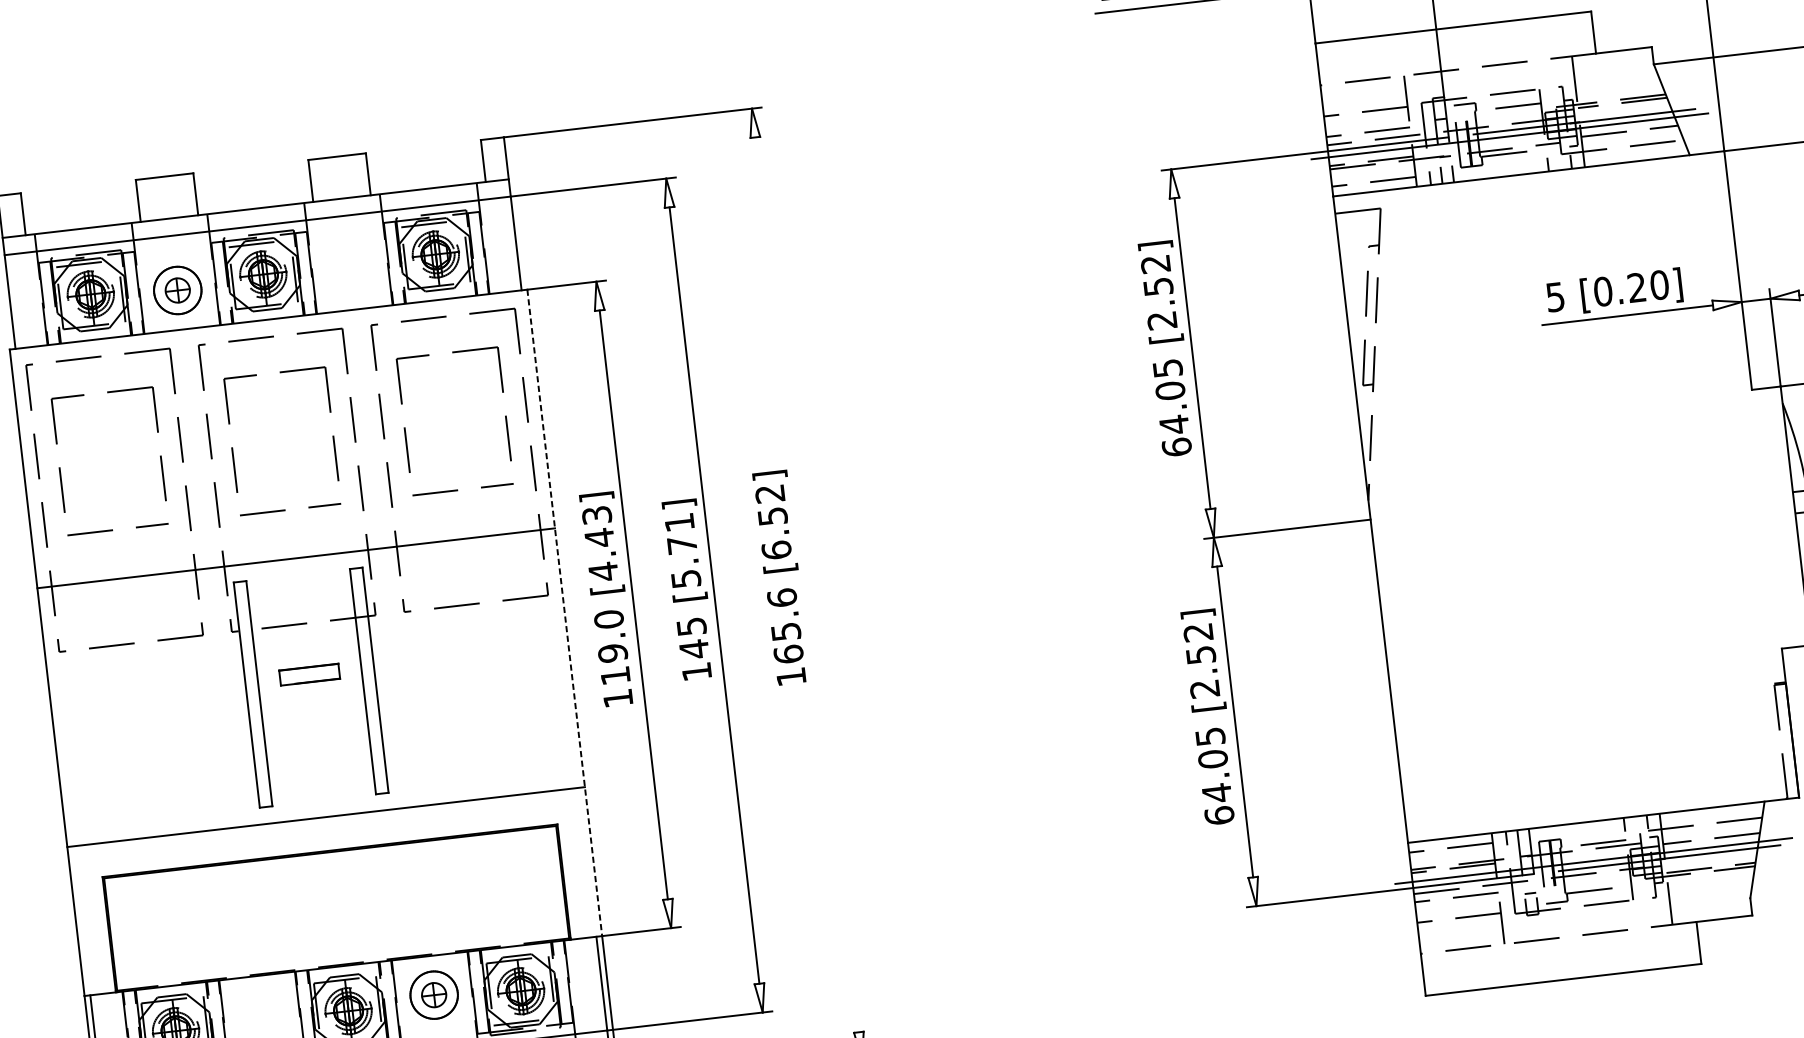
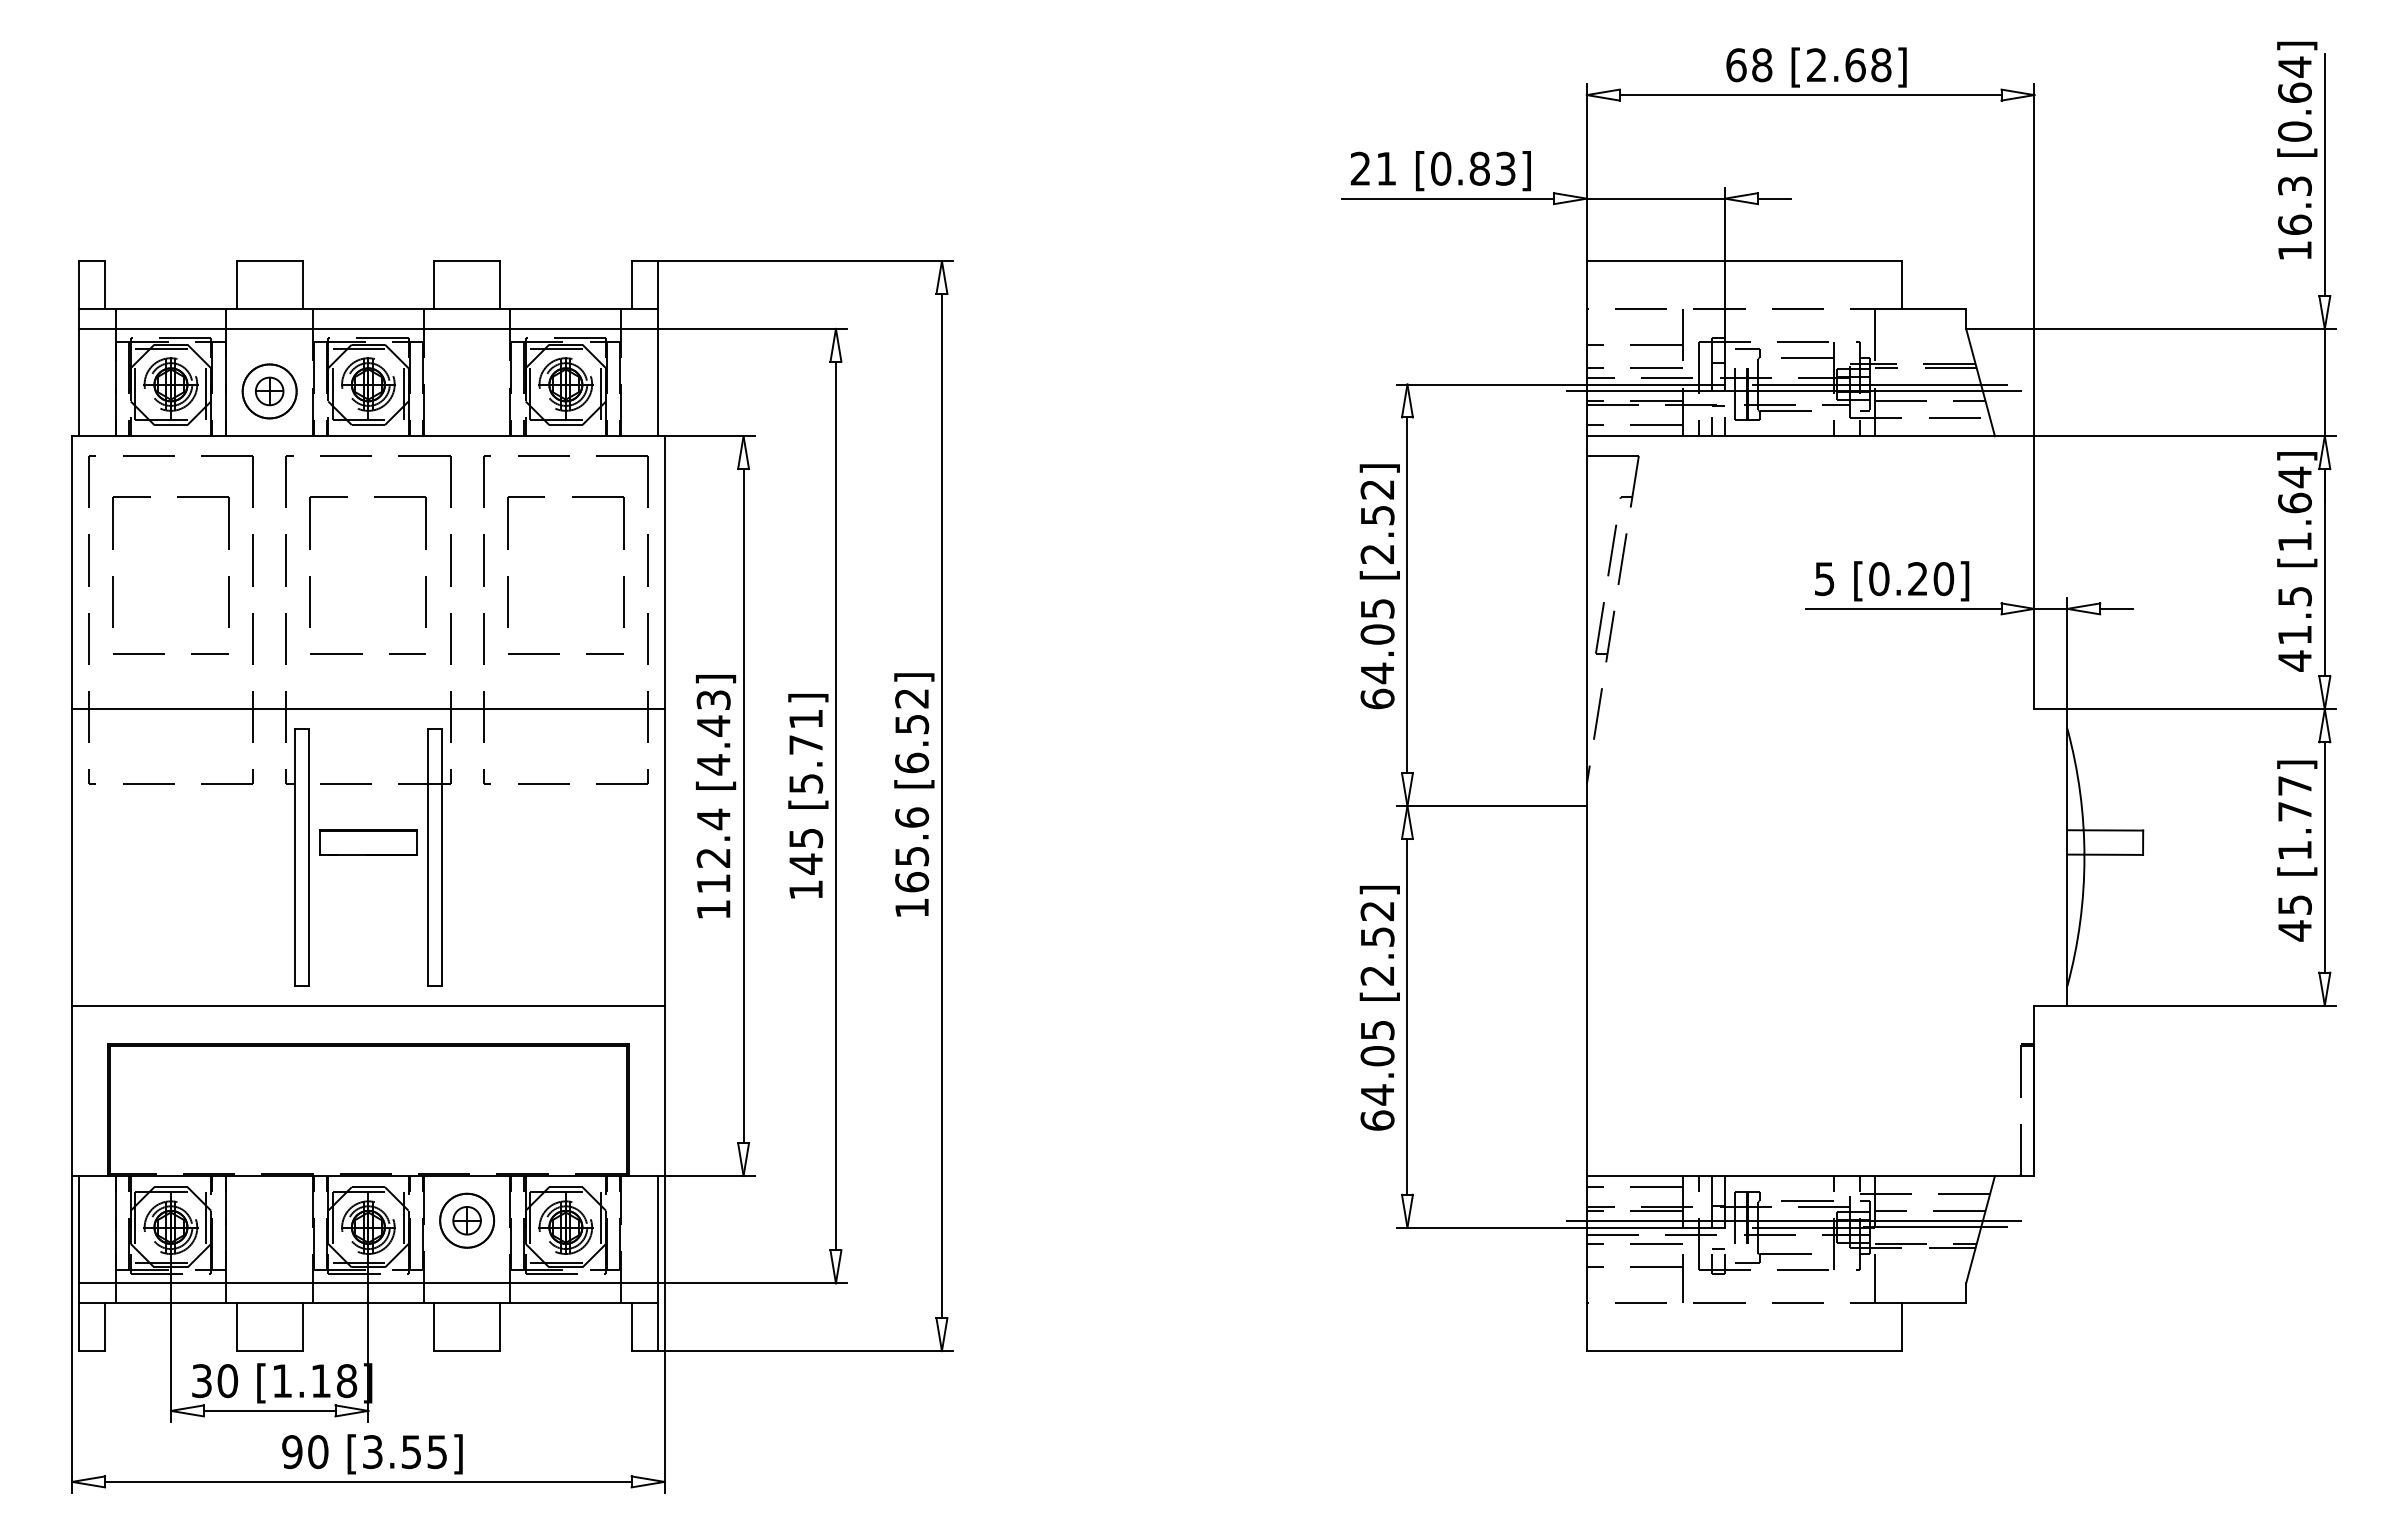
line: (806, 585) -> (941, 806), added
line: (564, 613) -> (664, 806), dashed -> solid
text: (610, 636) -> (713, 838), 119.0 -> 112.4
part: (309, 674) -> (368, 842), size x1.43

